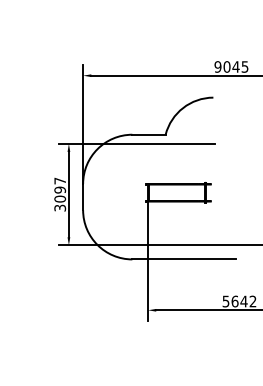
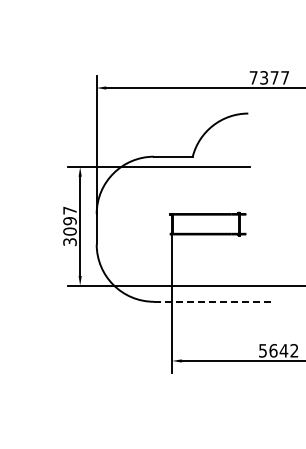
text: (230, 66) -> (268, 77), 9045 -> 7377
line: (184, 259) -> (214, 301), solid -> dashed

